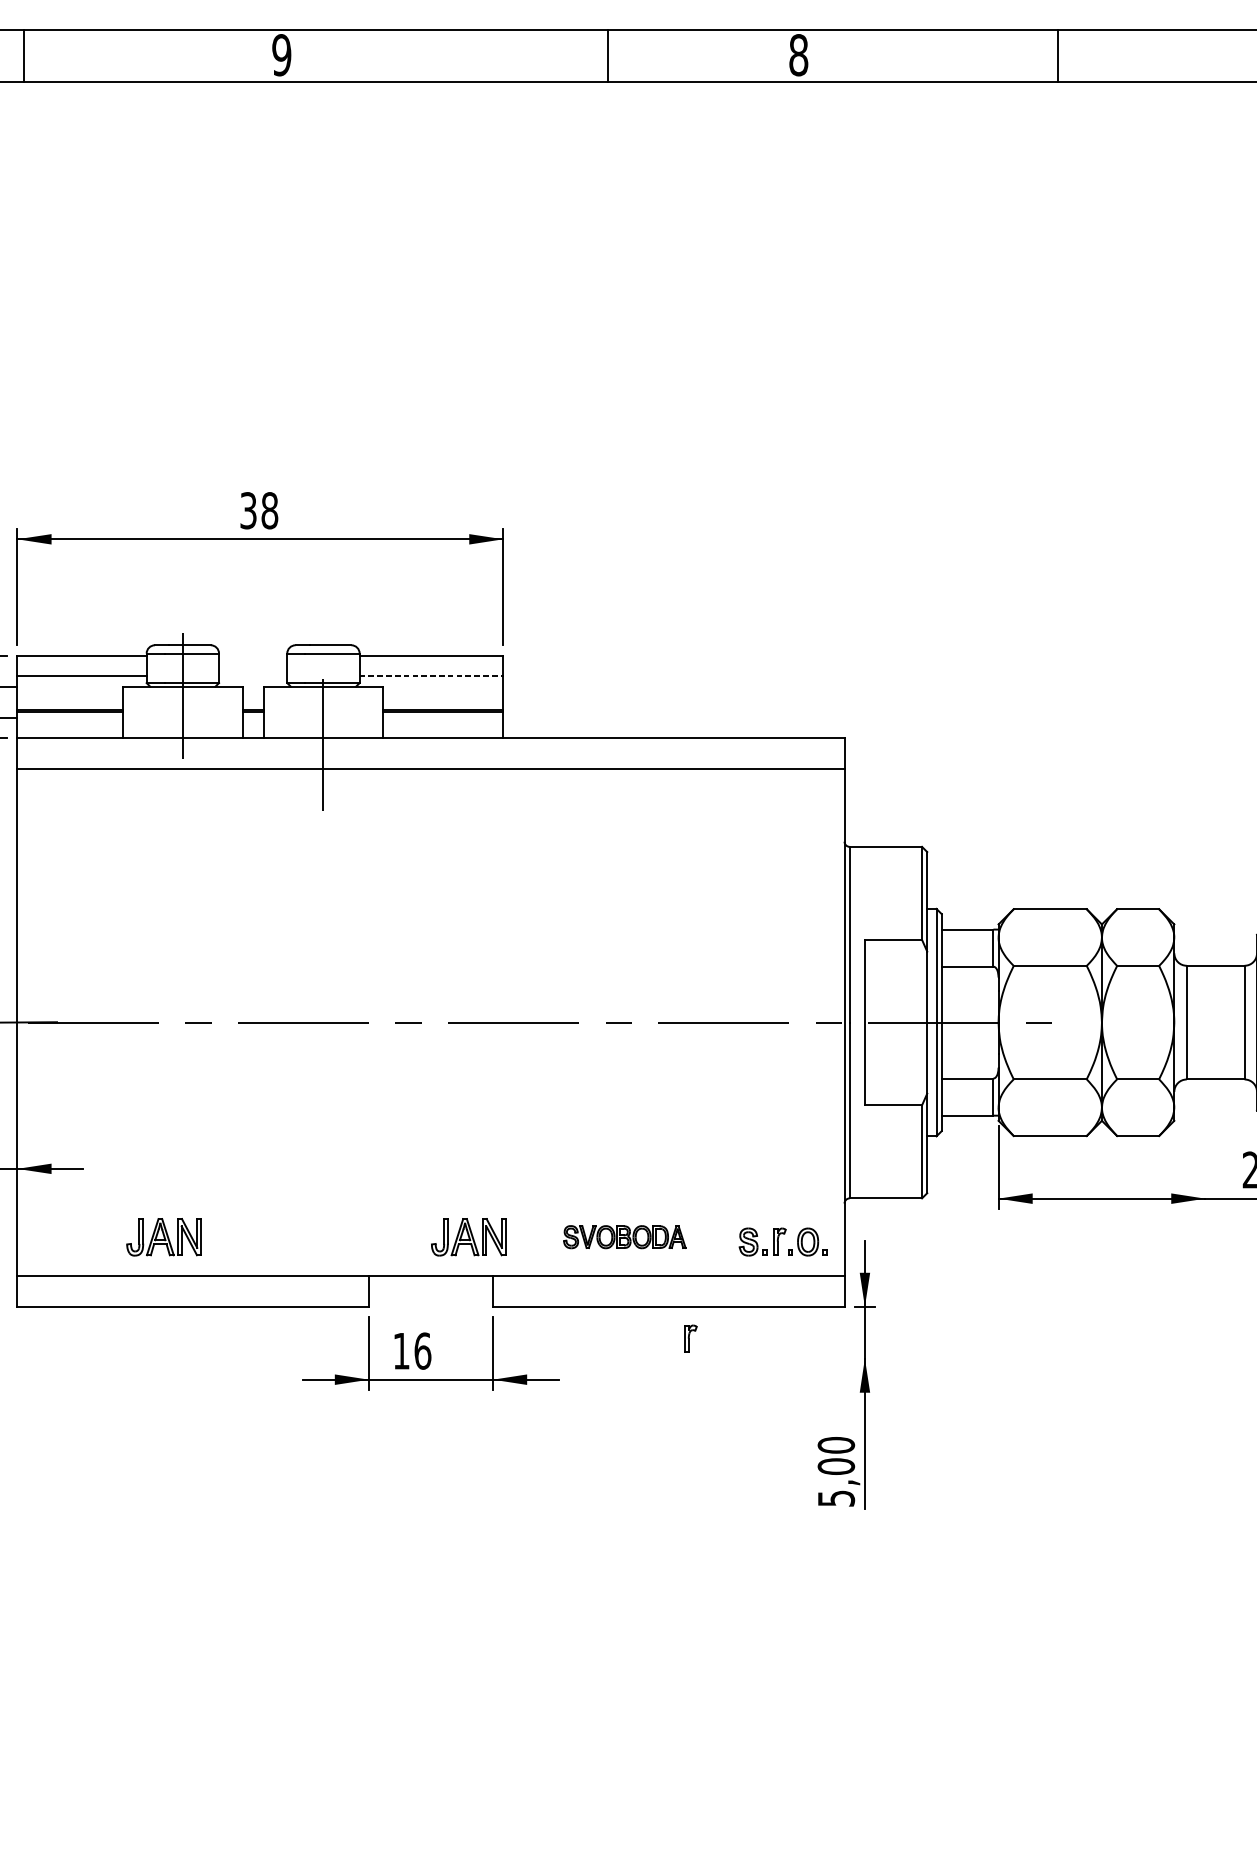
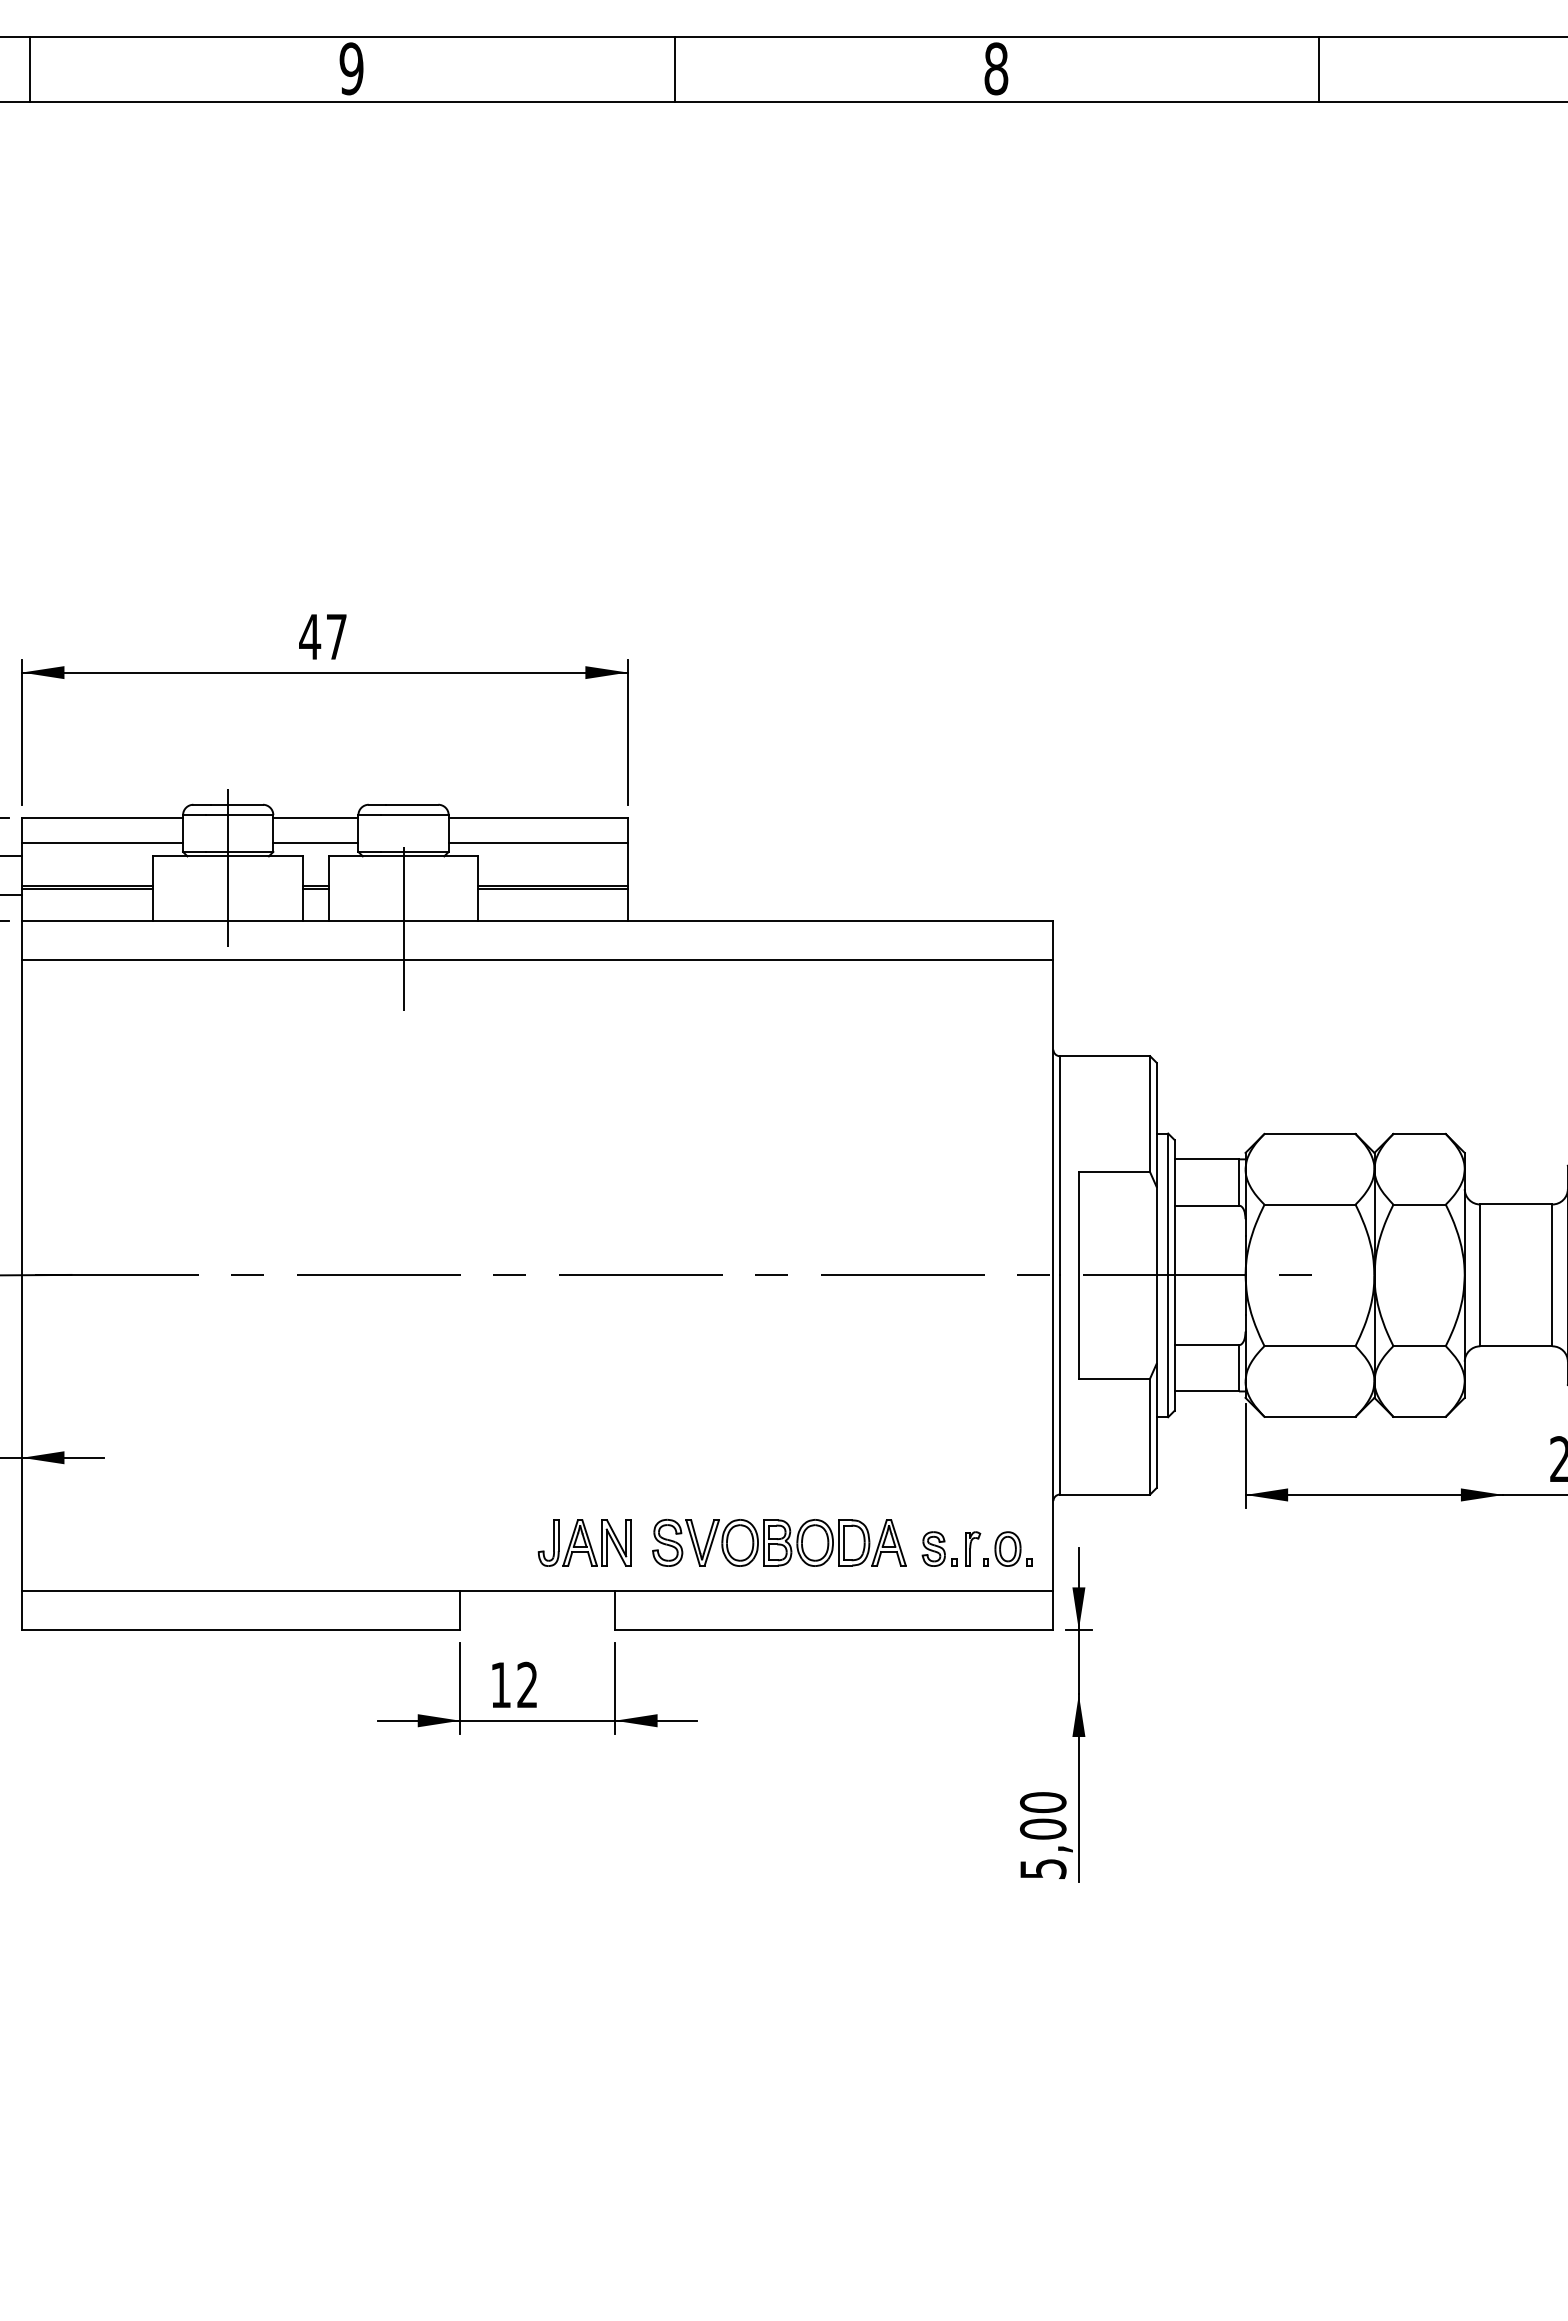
line: (608, 55) -> (674, 69), moved
text: (259, 510) -> (323, 636), 38 -> 47
line: (252, 655) -> (315, 817), added
line: (252, 676) -> (315, 843), added
line: (431, 676) -> (538, 843), dashed -> solid
part: (163, 1236) -> (204, 1542), removed
part: (624, 1236) -> (779, 1542), size x1.67
part: (691, 1338) -> (862, 1669), removed
text: (422, 1350) -> (527, 1684), 16 -> 12

